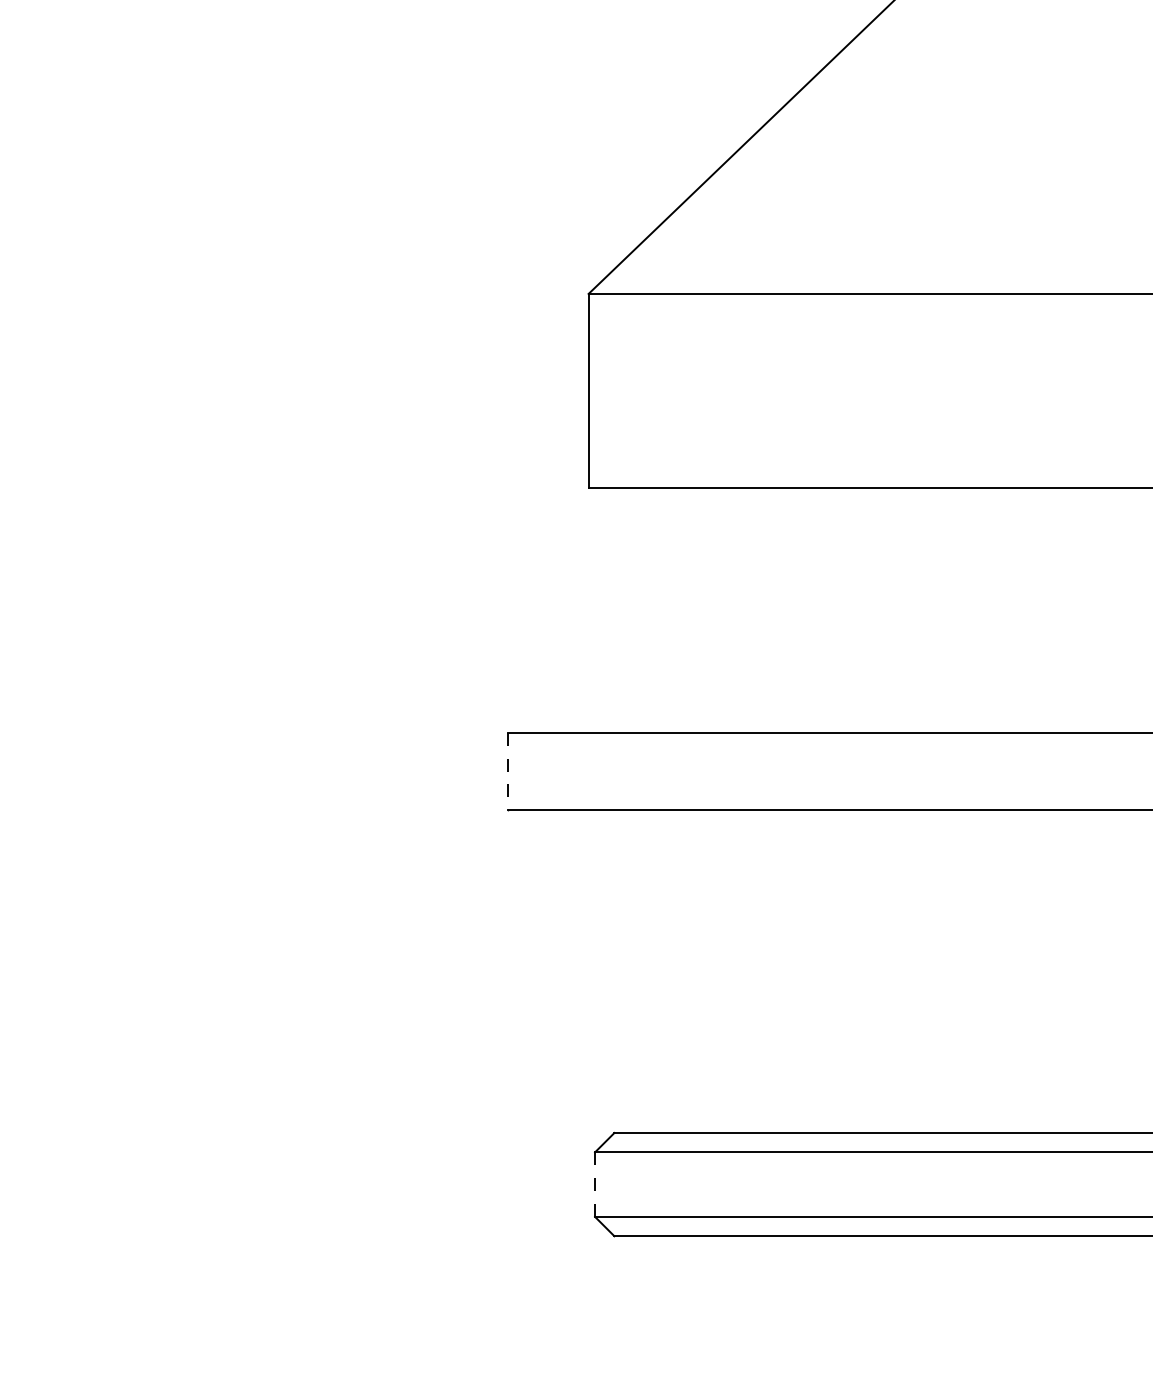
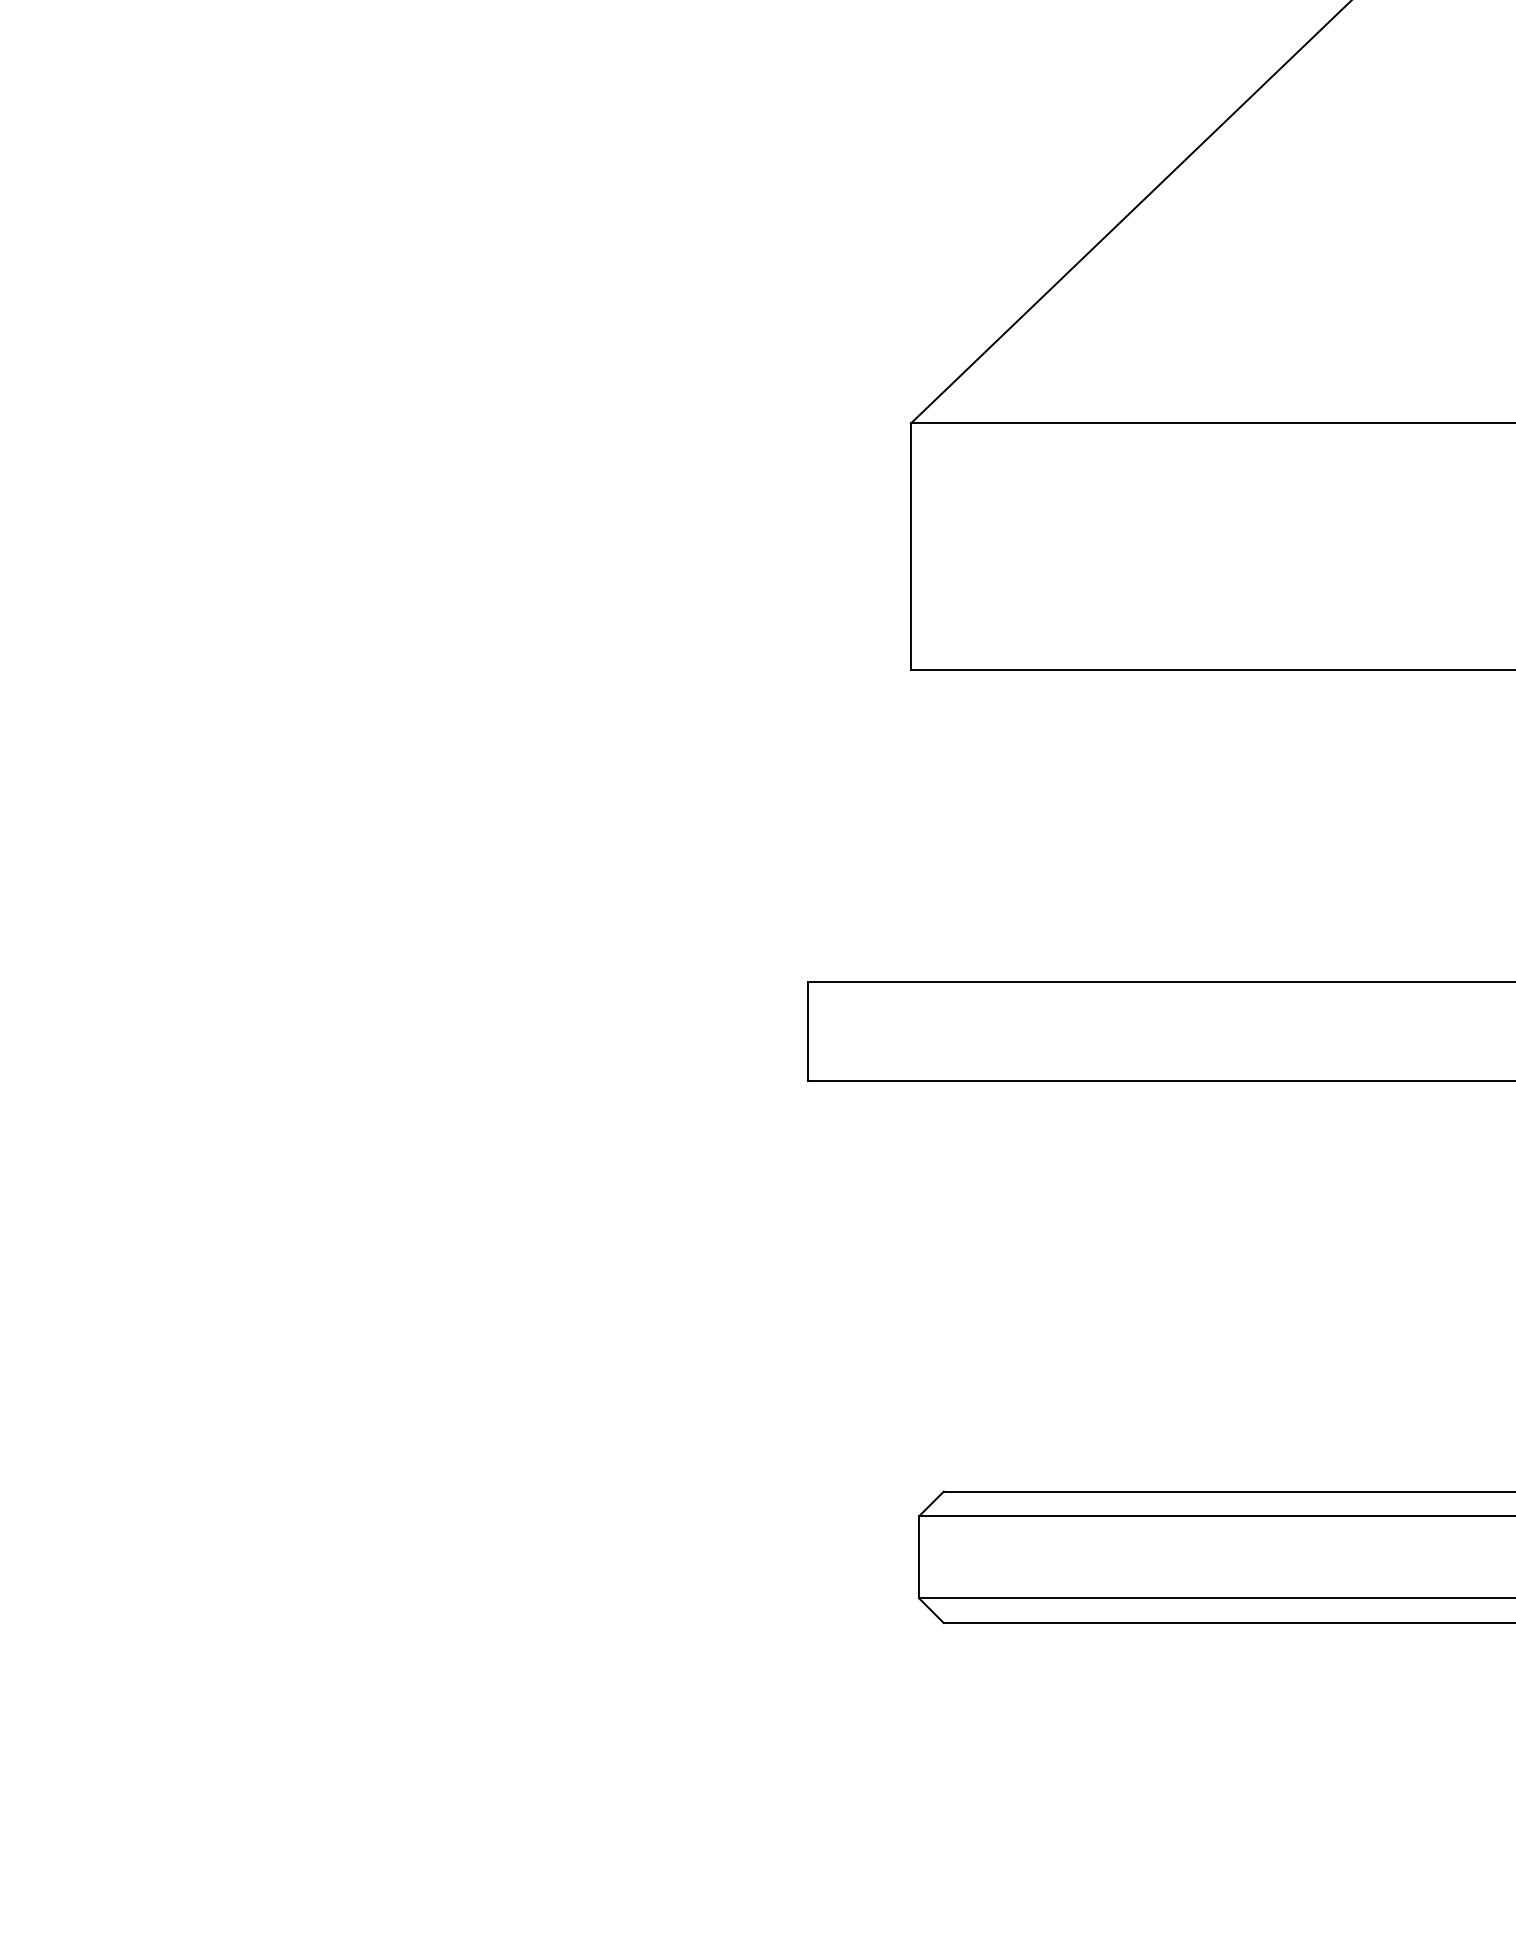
line: (508, 771) -> (808, 1031), dashed -> solid
line: (595, 1184) -> (919, 1557), dashed -> solid

